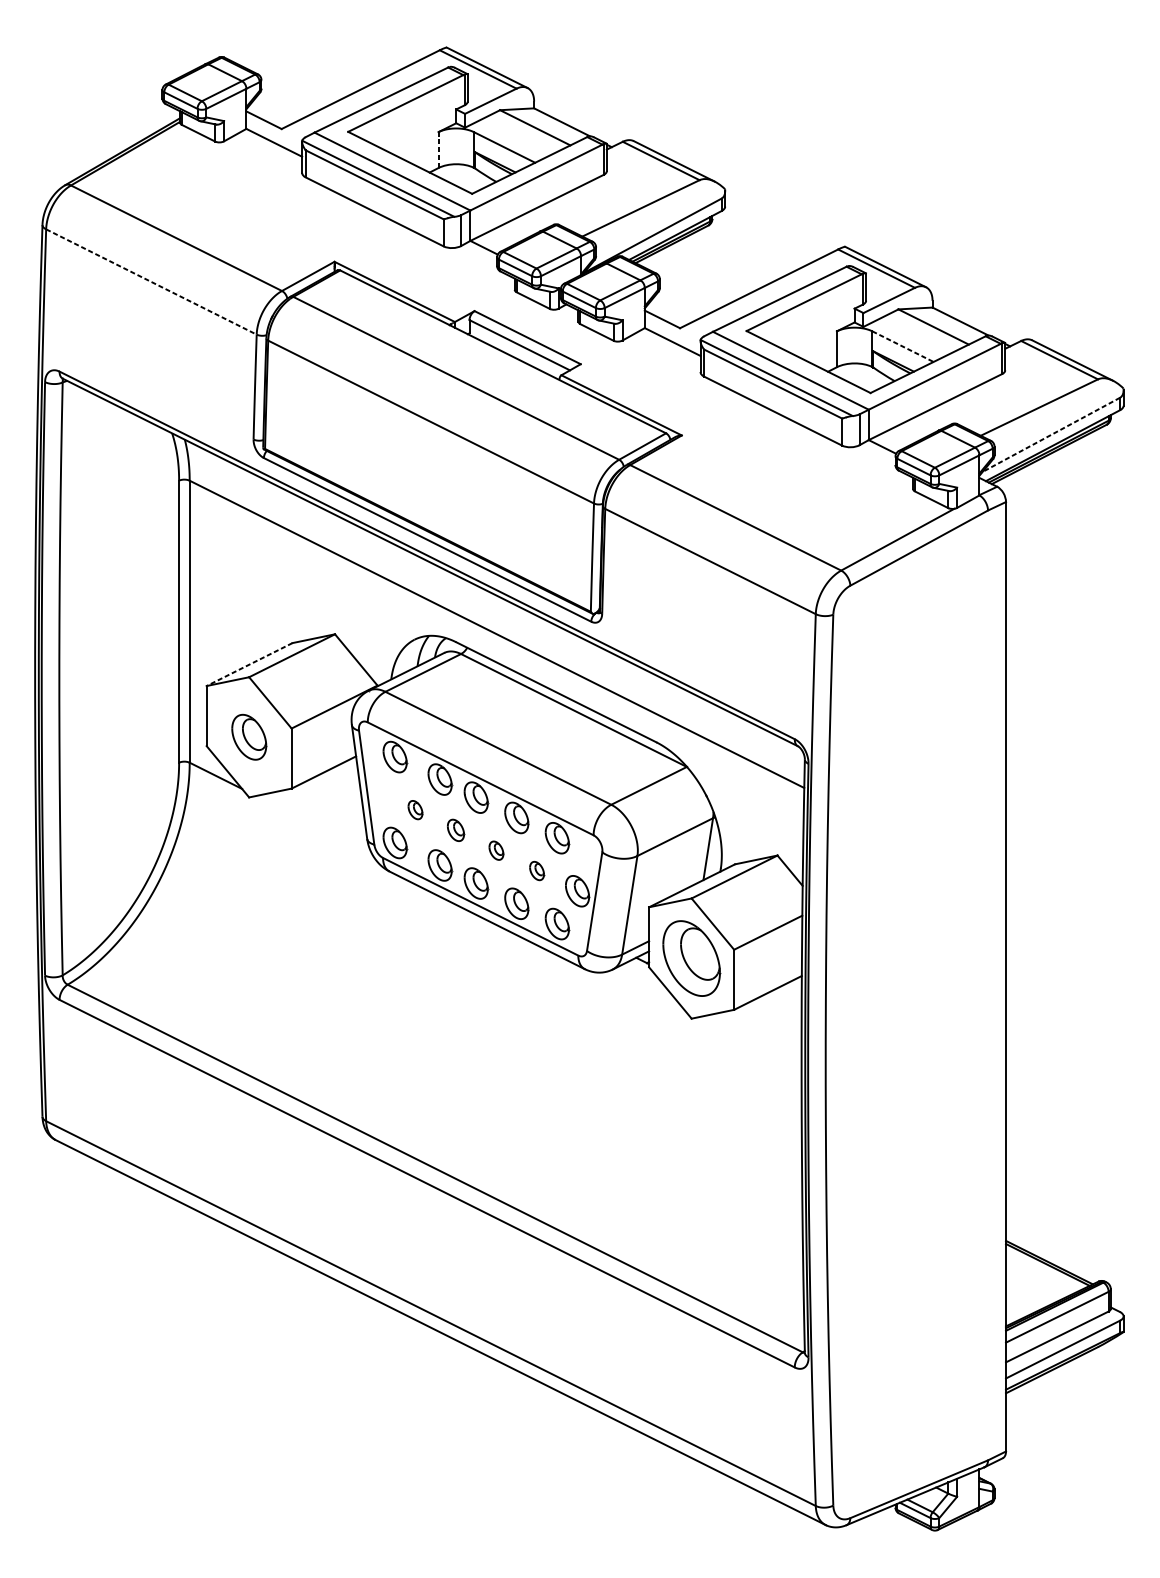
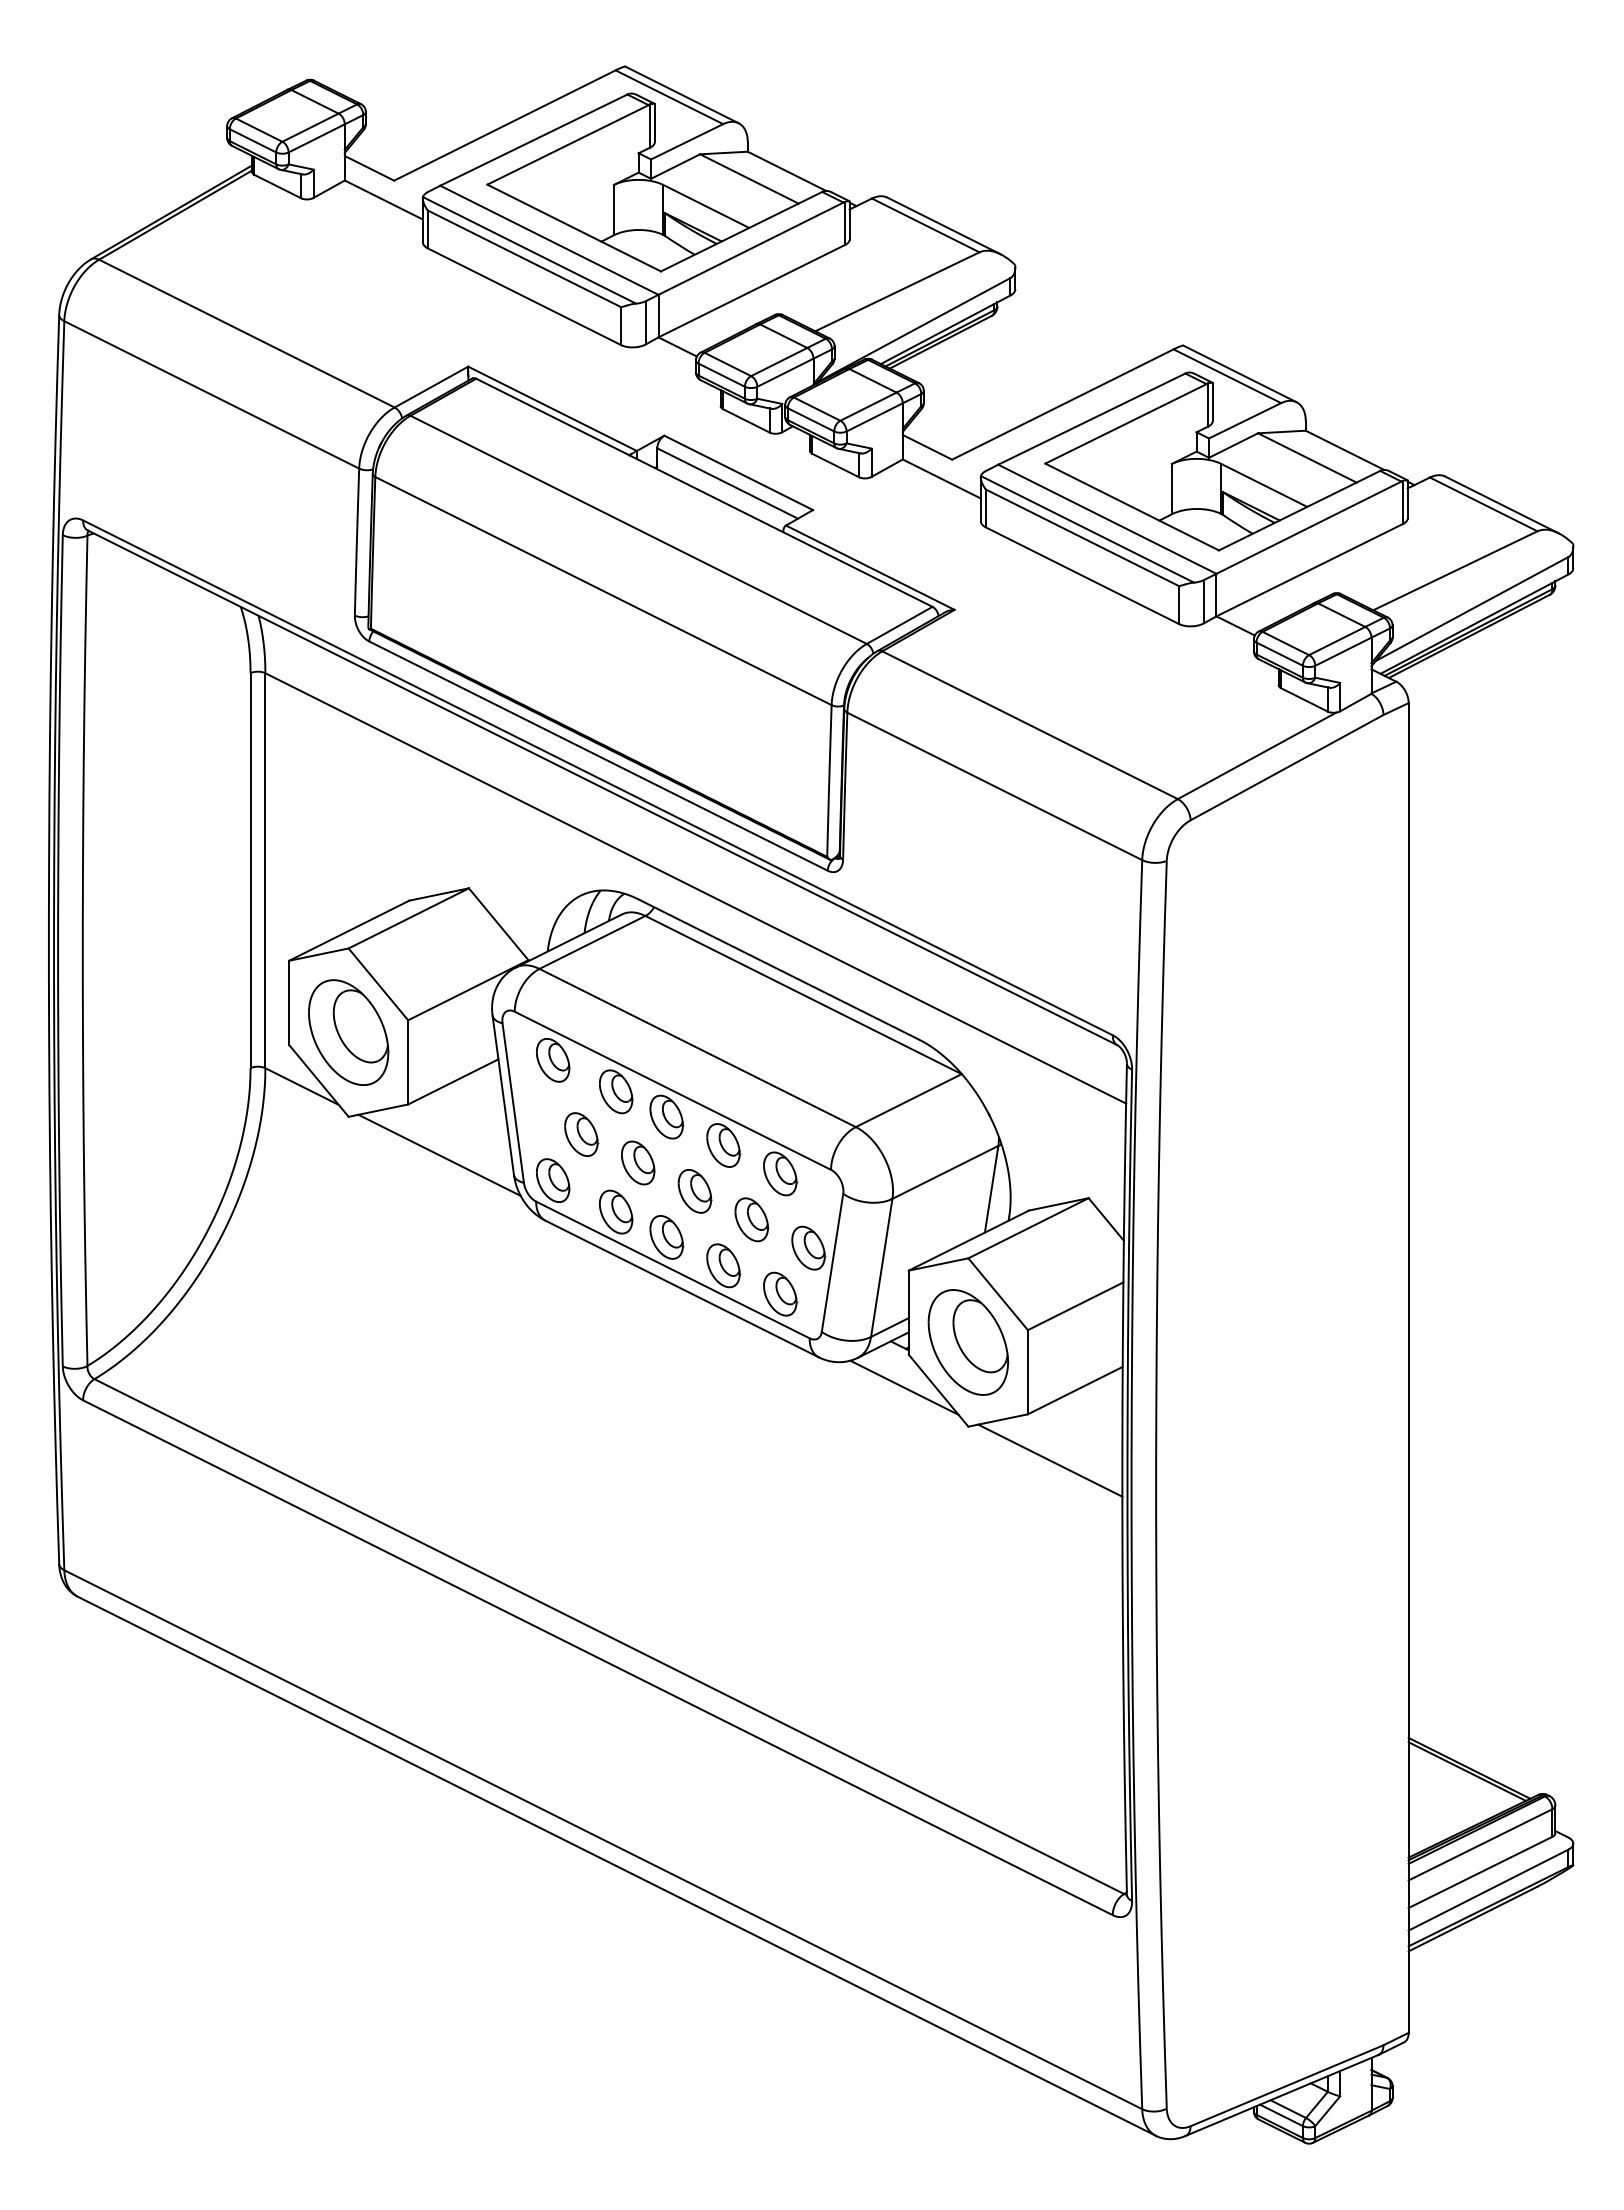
line: (438, 149) -> (613, 209), dashed -> solid
line: (151, 281) -> (211, 394), dashed -> solid
line: (903, 346) -> (1264, 485), dashed -> solid
line: (1050, 435) -> (1471, 609), dashed -> solid
line: (249, 664) -> (348, 930), dashed -> solid
part: (249, 737) -> (348, 1032), size x1.67
part: (415, 810) -> (581, 1134), size x1.67
line: (314, 824) -> (439, 1154), added
part: (456, 830) -> (638, 1162), size x1.43
part: (496, 850) -> (694, 1191), size x1.67
part: (536, 870) -> (751, 1219), size x1.67
line: (646, 990) -> (904, 1387), added
line: (750, 1042) -> (1050, 1460), added

